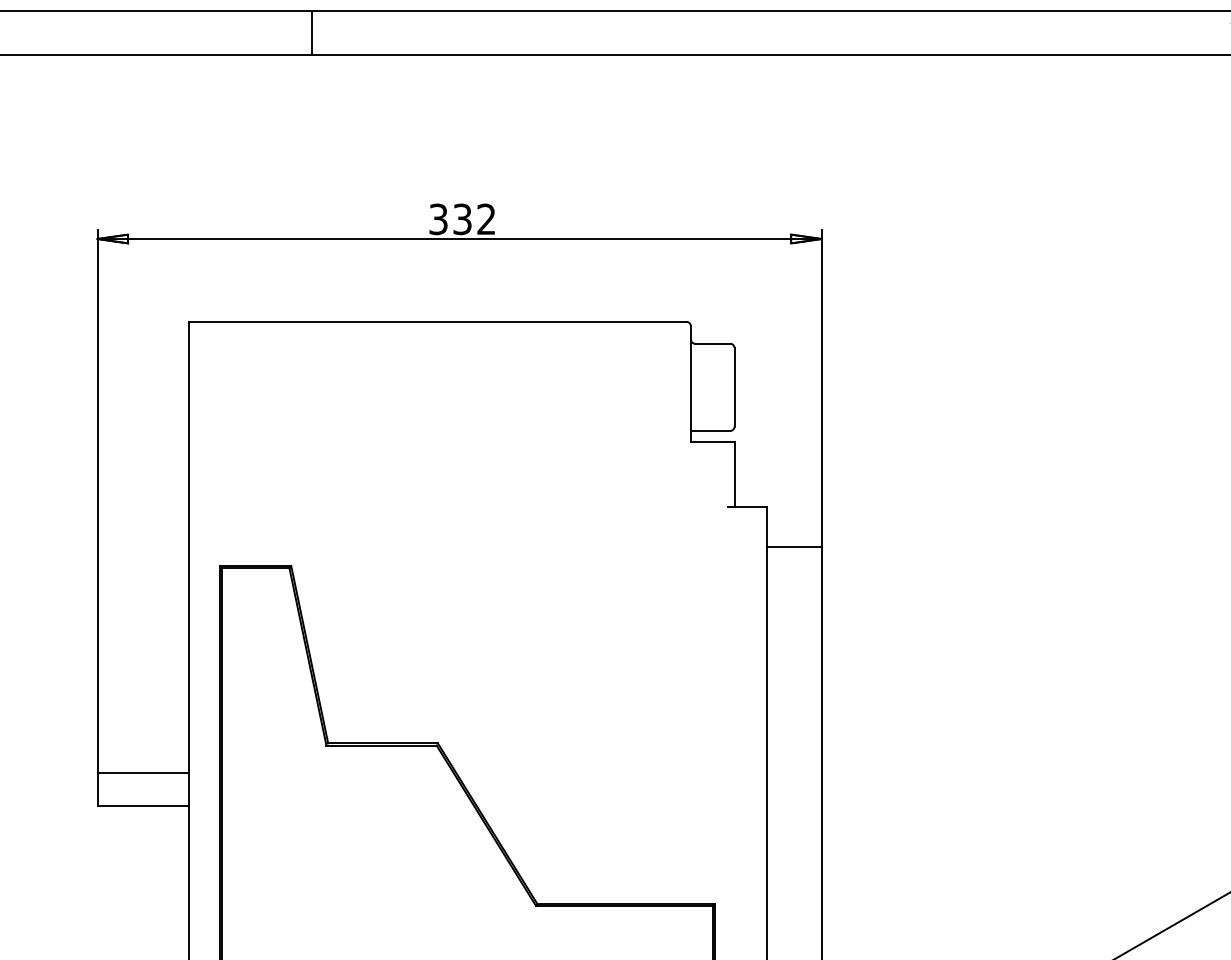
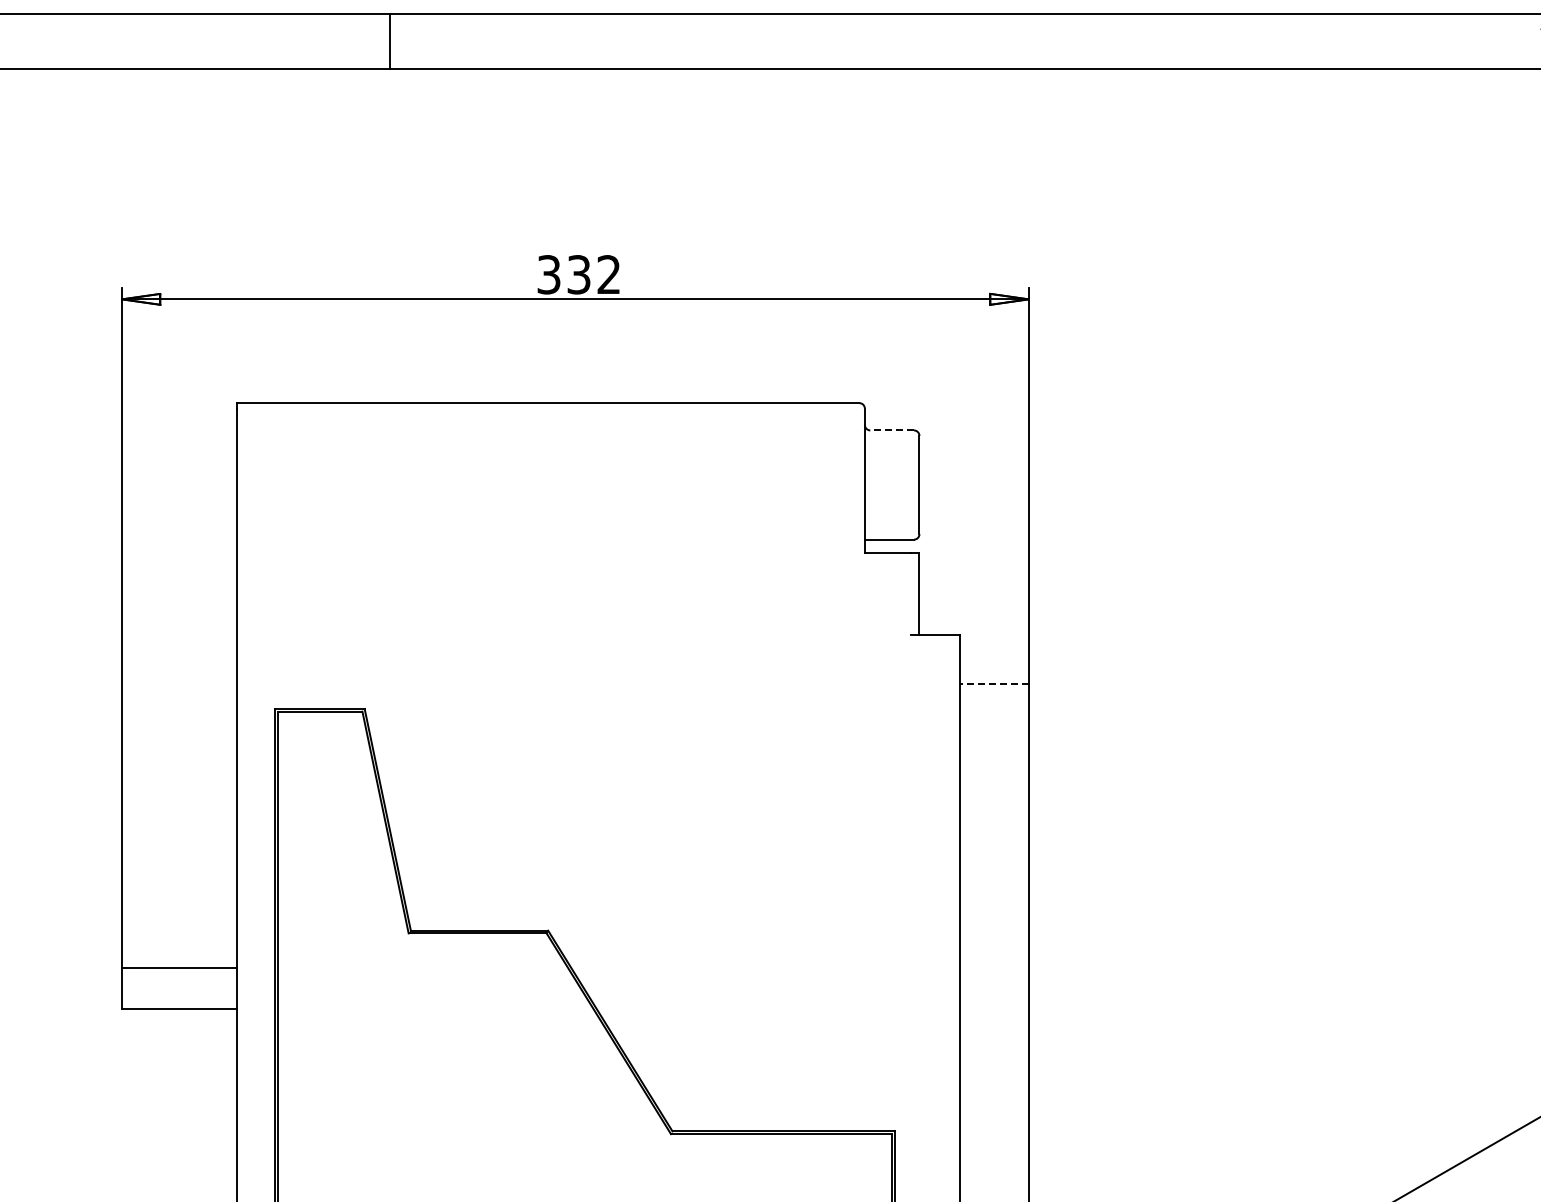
line: (712, 343) -> (892, 430), solid -> dashed
line: (794, 546) -> (994, 684), solid -> dashed

